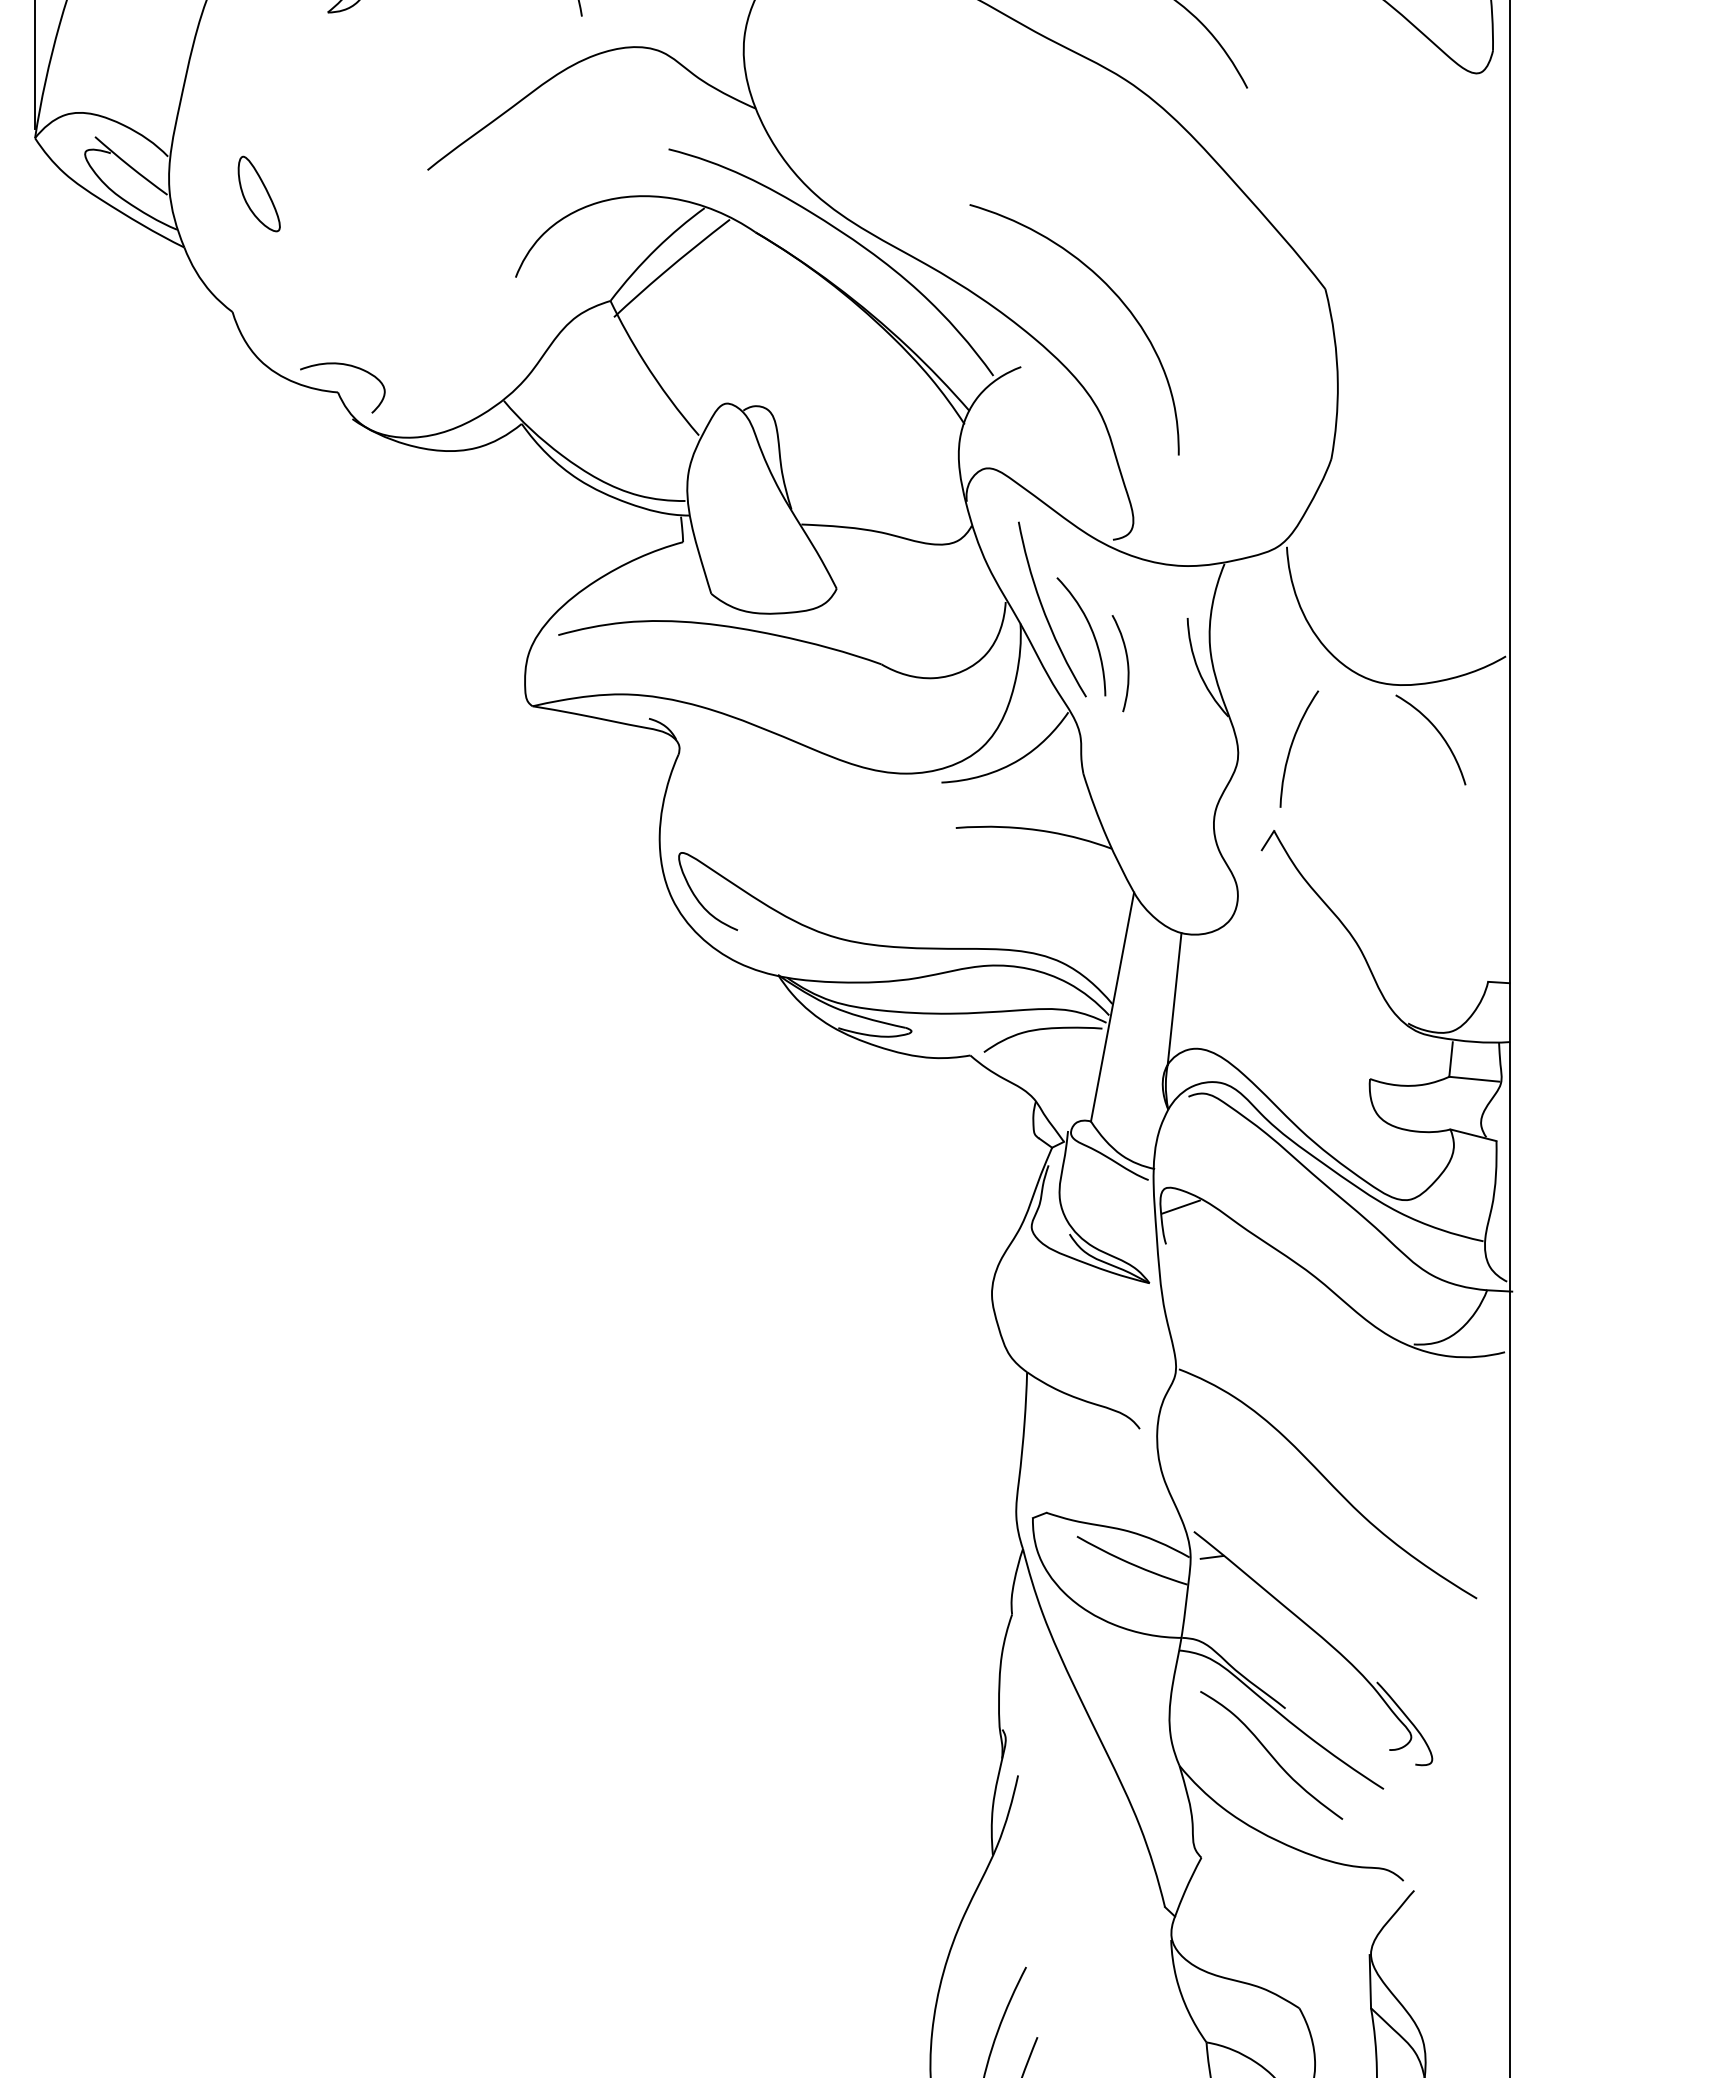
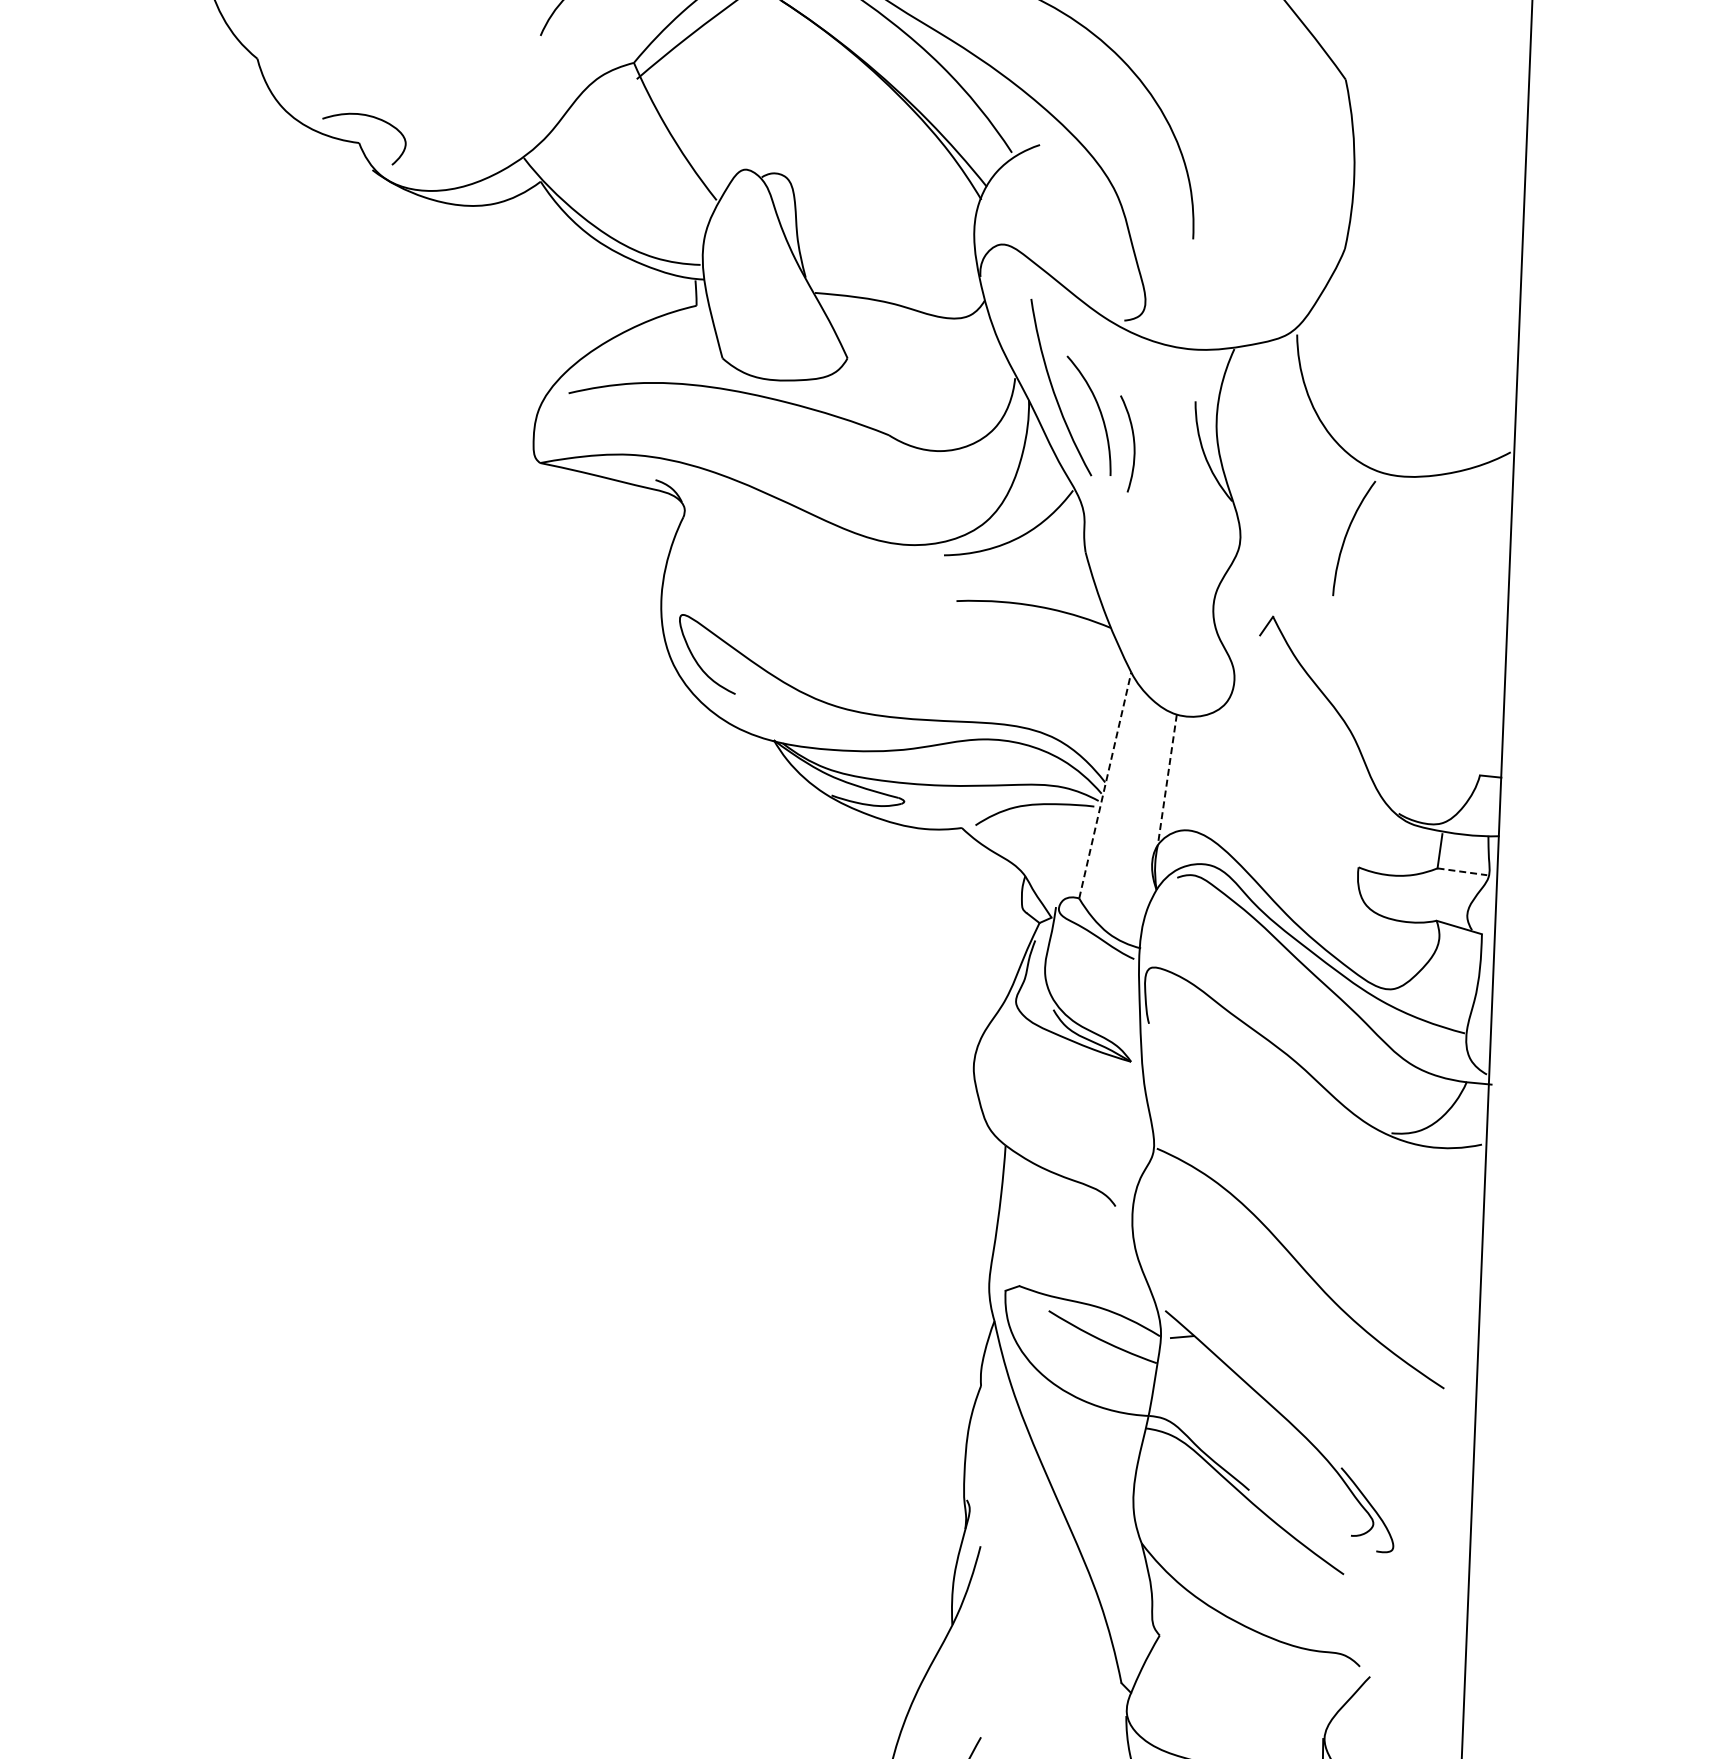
curve: (1438, 733) -> (1440, 526), removed
curve: (1292, 745) -> (1347, 534), moved
line: (1174, 999) -> (1167, 780), solid -> dashed
line: (1112, 1006) -> (1105, 784), solid -> dashed
line: (1474, 1079) -> (1462, 872), solid -> dashed
line: (1180, 1206) -> (1164, 986), removed
curve: (1271, 1755) -> (1233, 1536), removed

